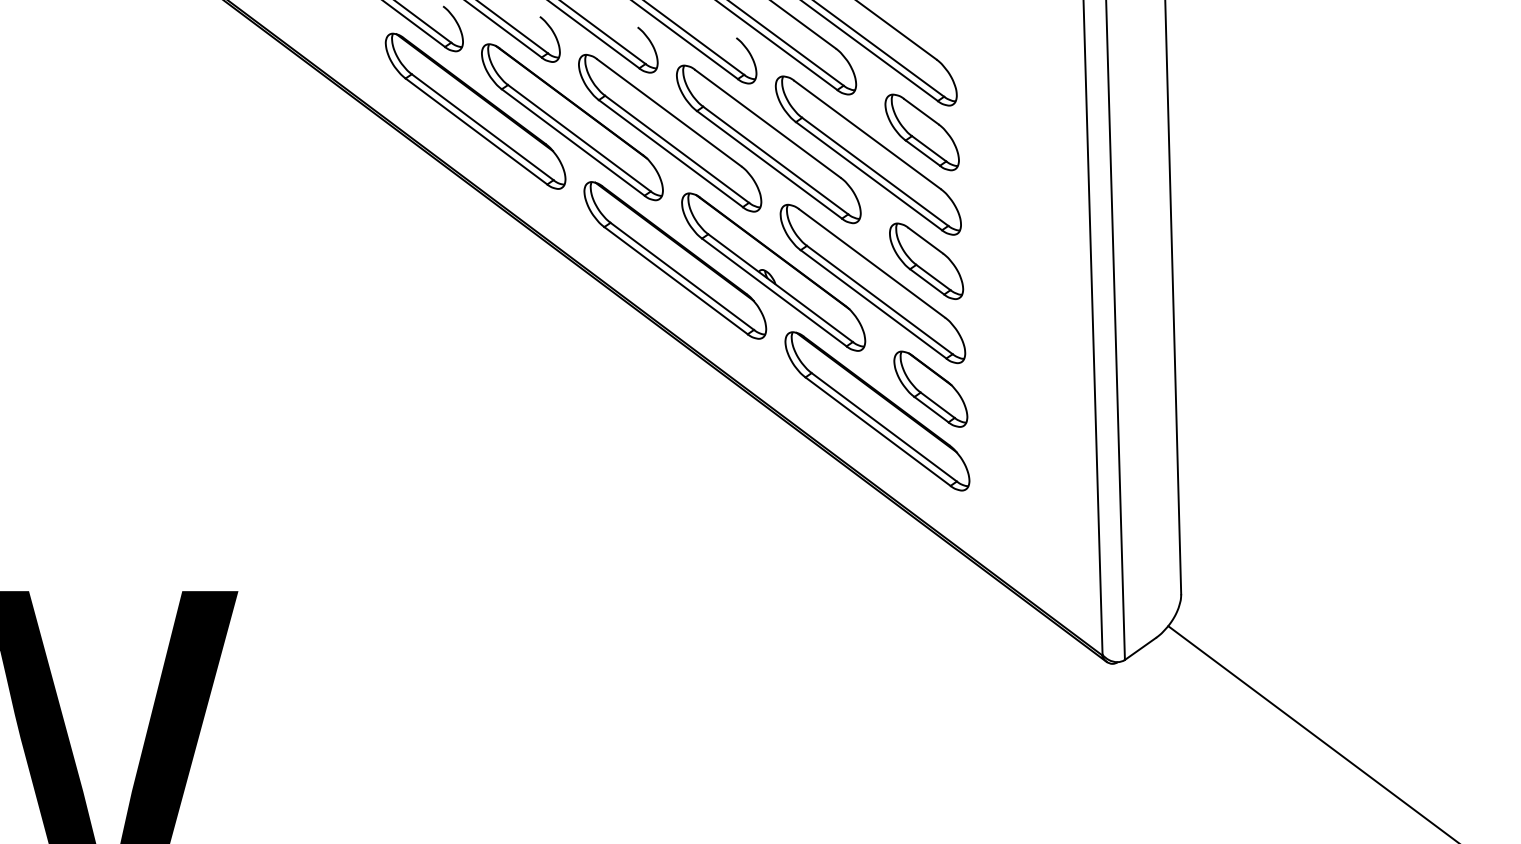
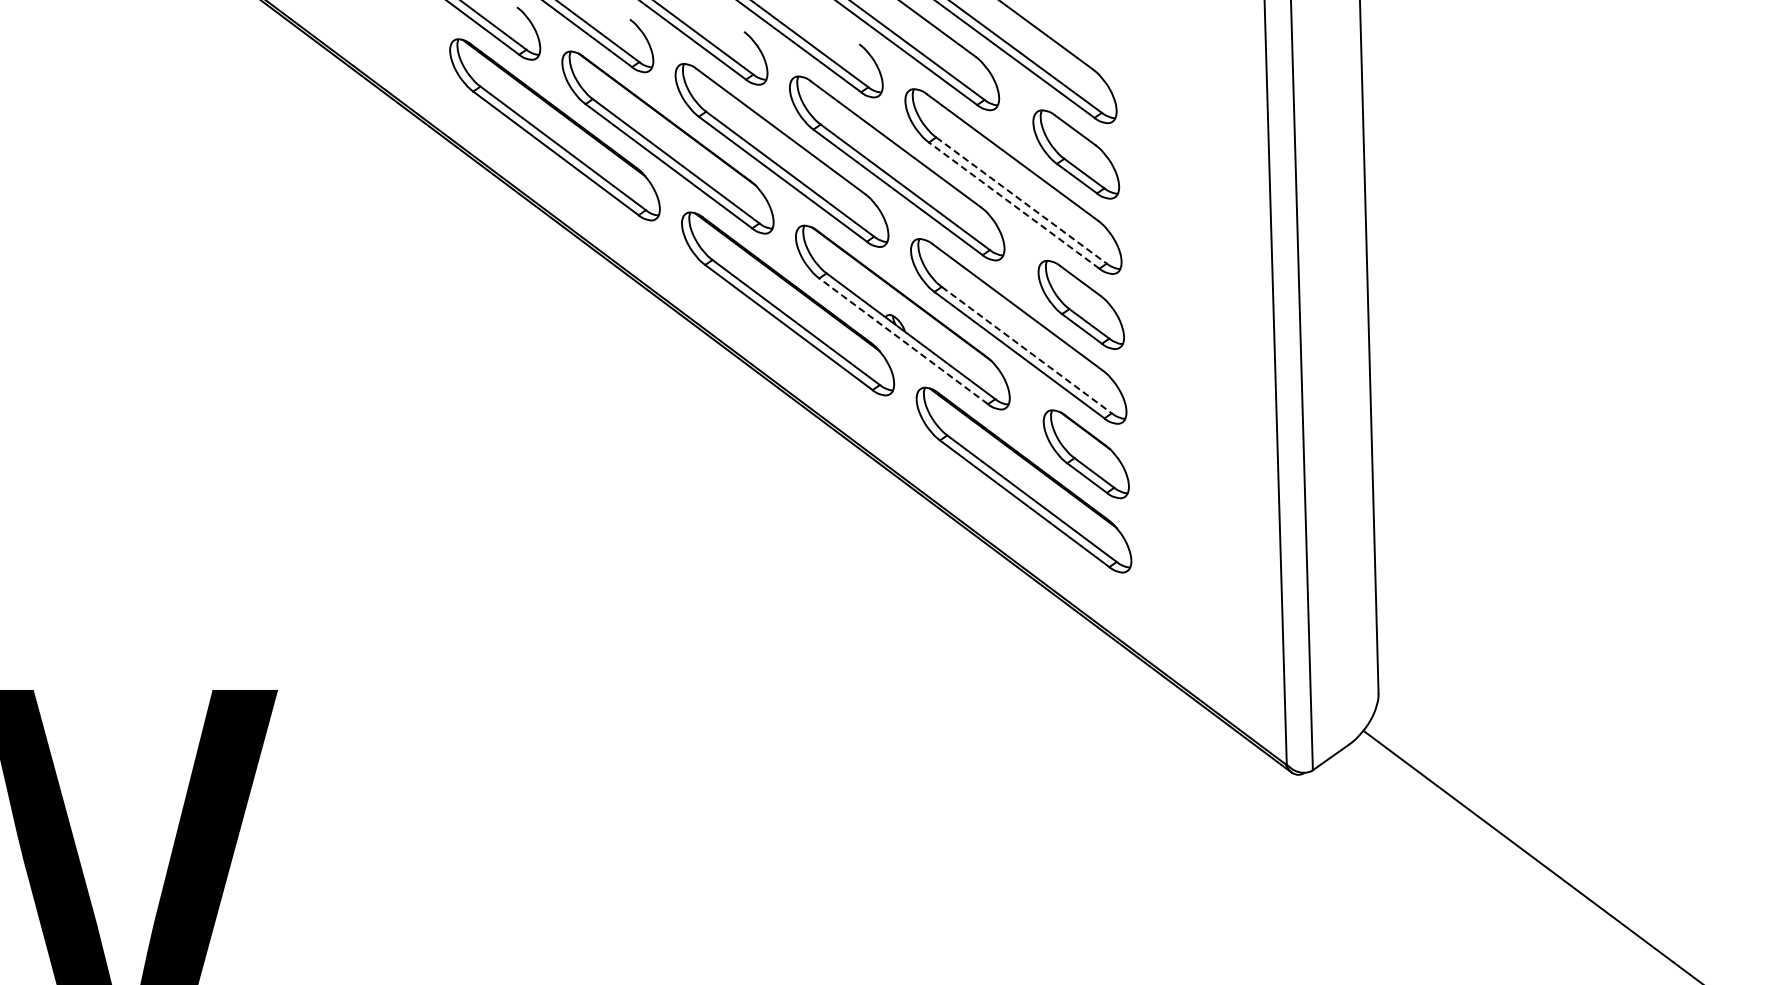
line: (875, 171) -> (1021, 200), solid -> dashed
line: (868, 176) -> (1013, 205), solid -> dashed
line: (774, 292) -> (903, 341), solid -> dashed
line: (879, 300) -> (1026, 350), solid -> dashed

